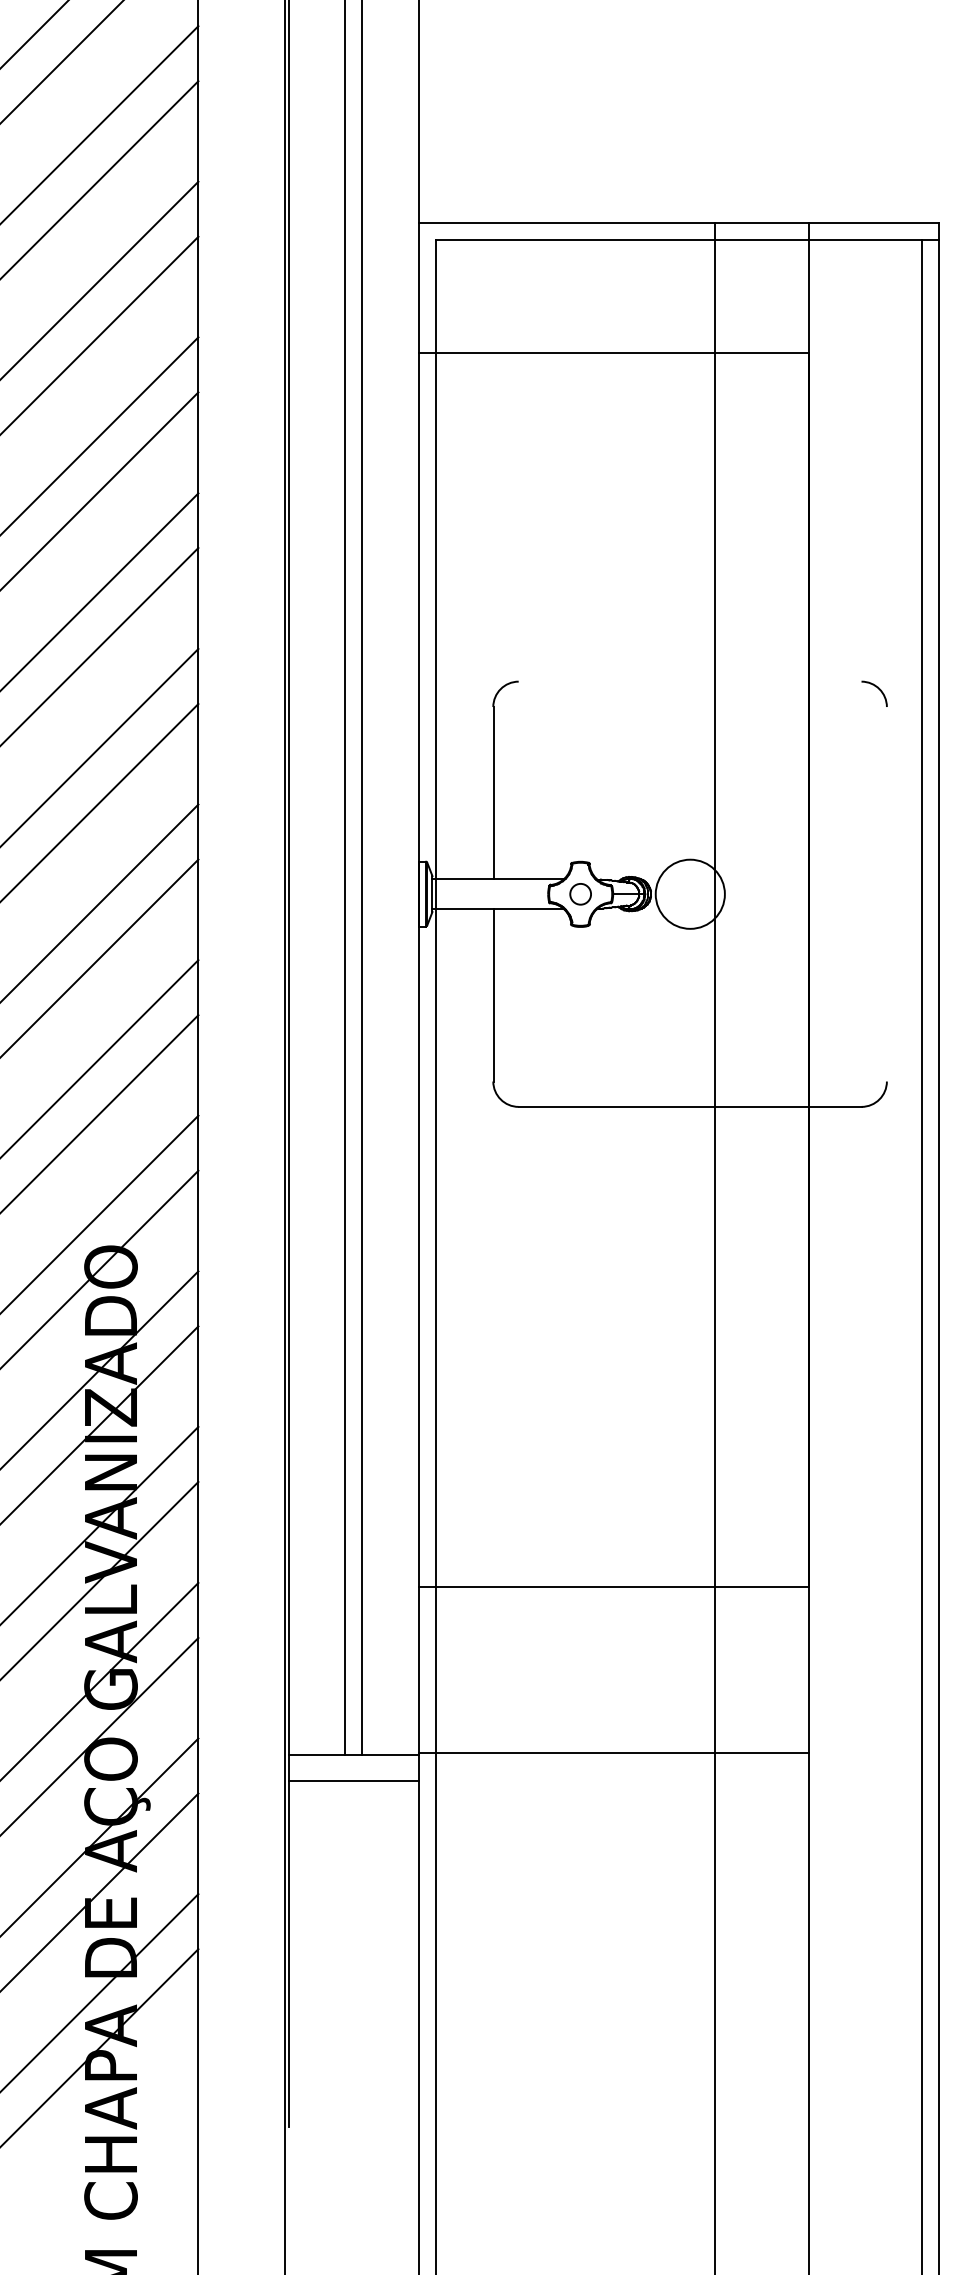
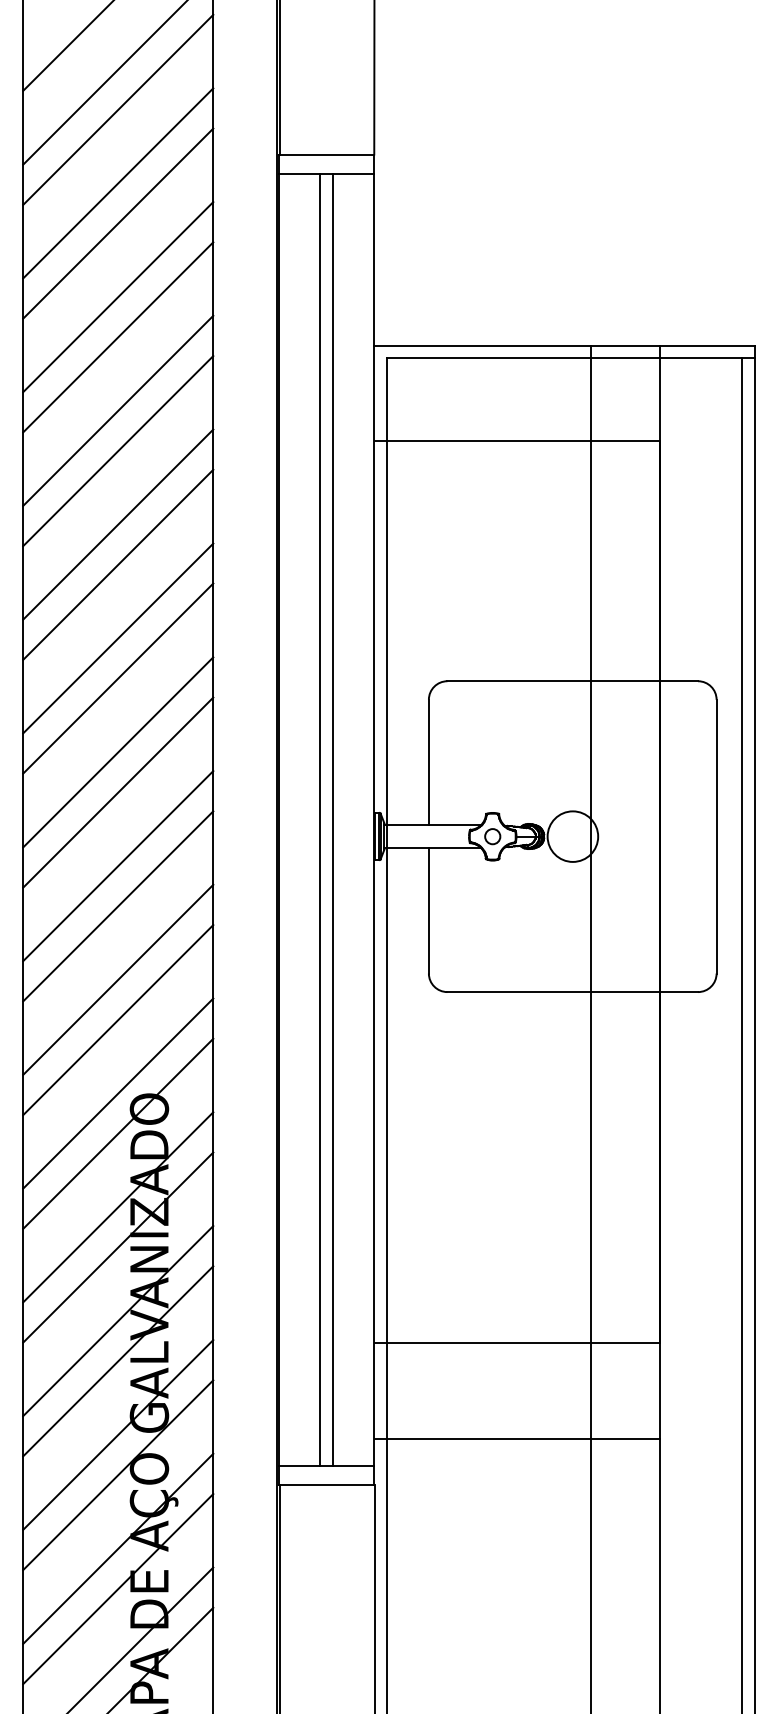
line: (689, 682) -> (572, 681), added
line: (886, 894) -> (716, 836), added
line: (613, 1753) -> (516, 1438), moved

